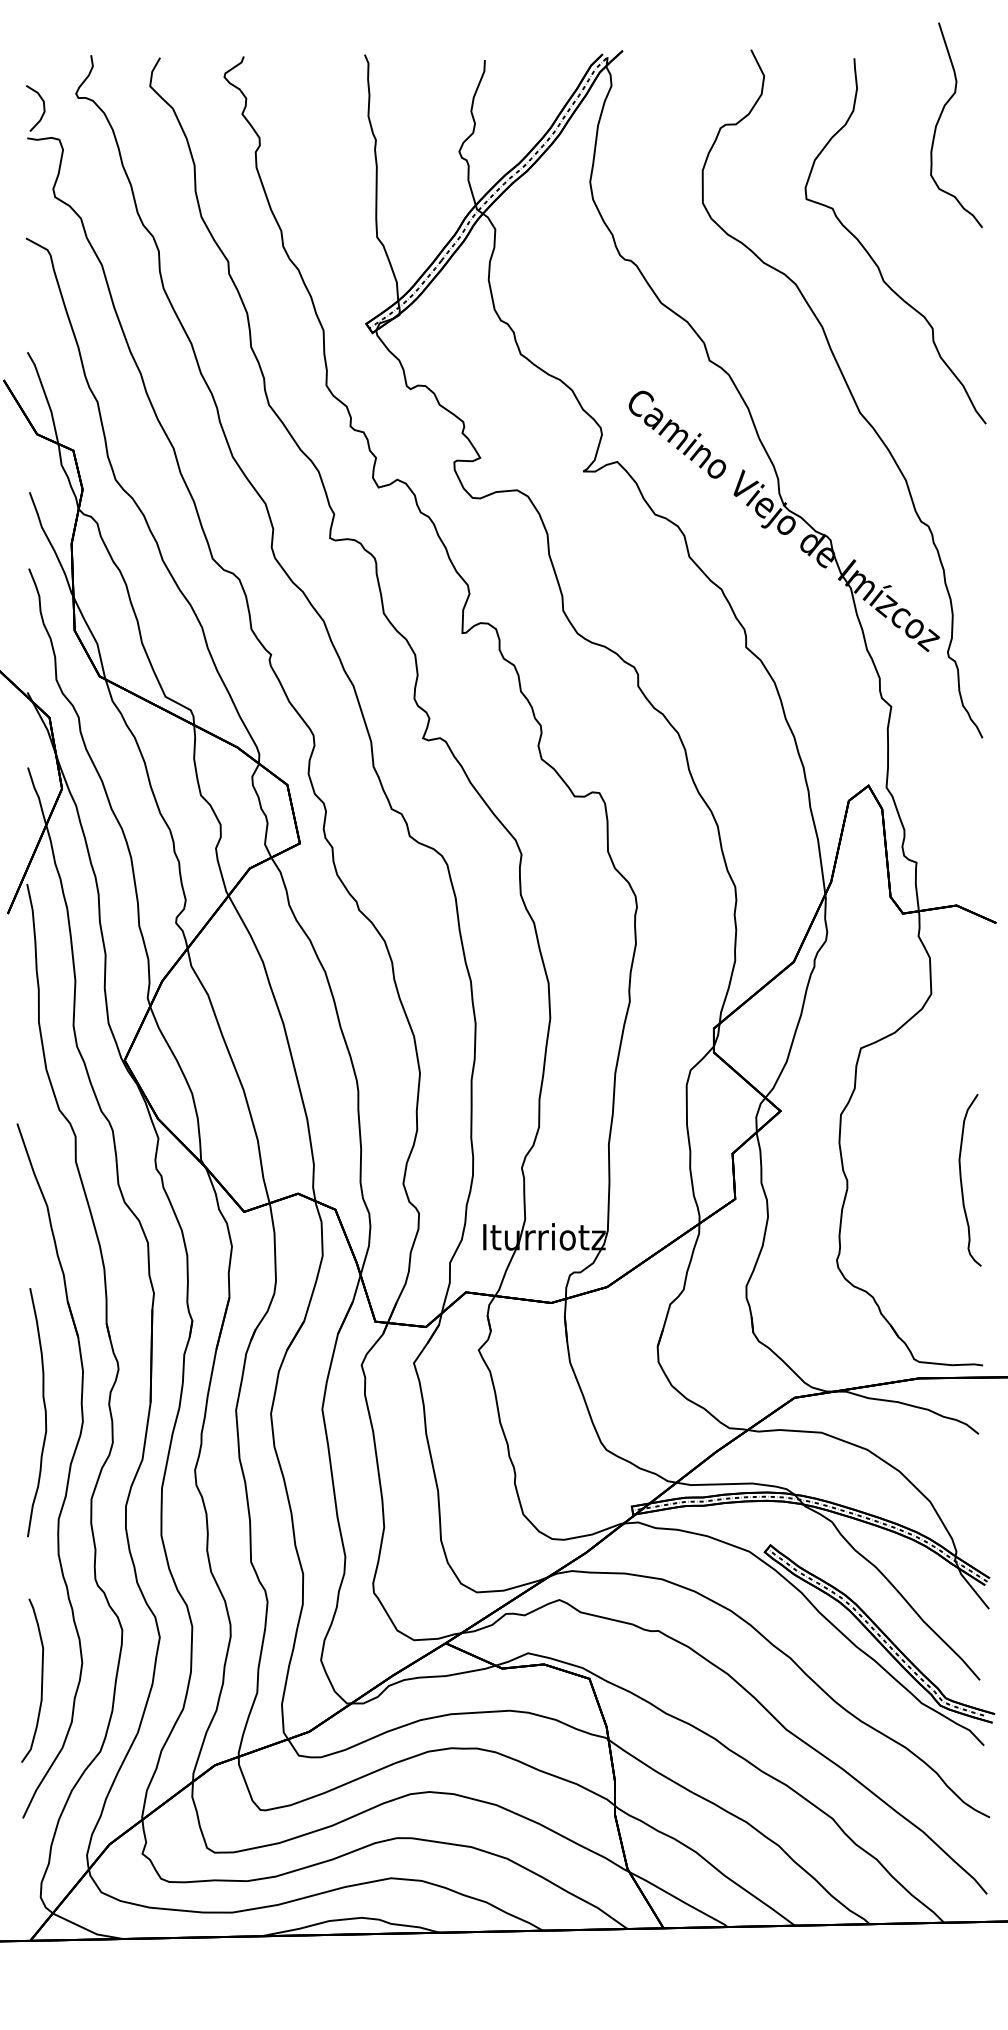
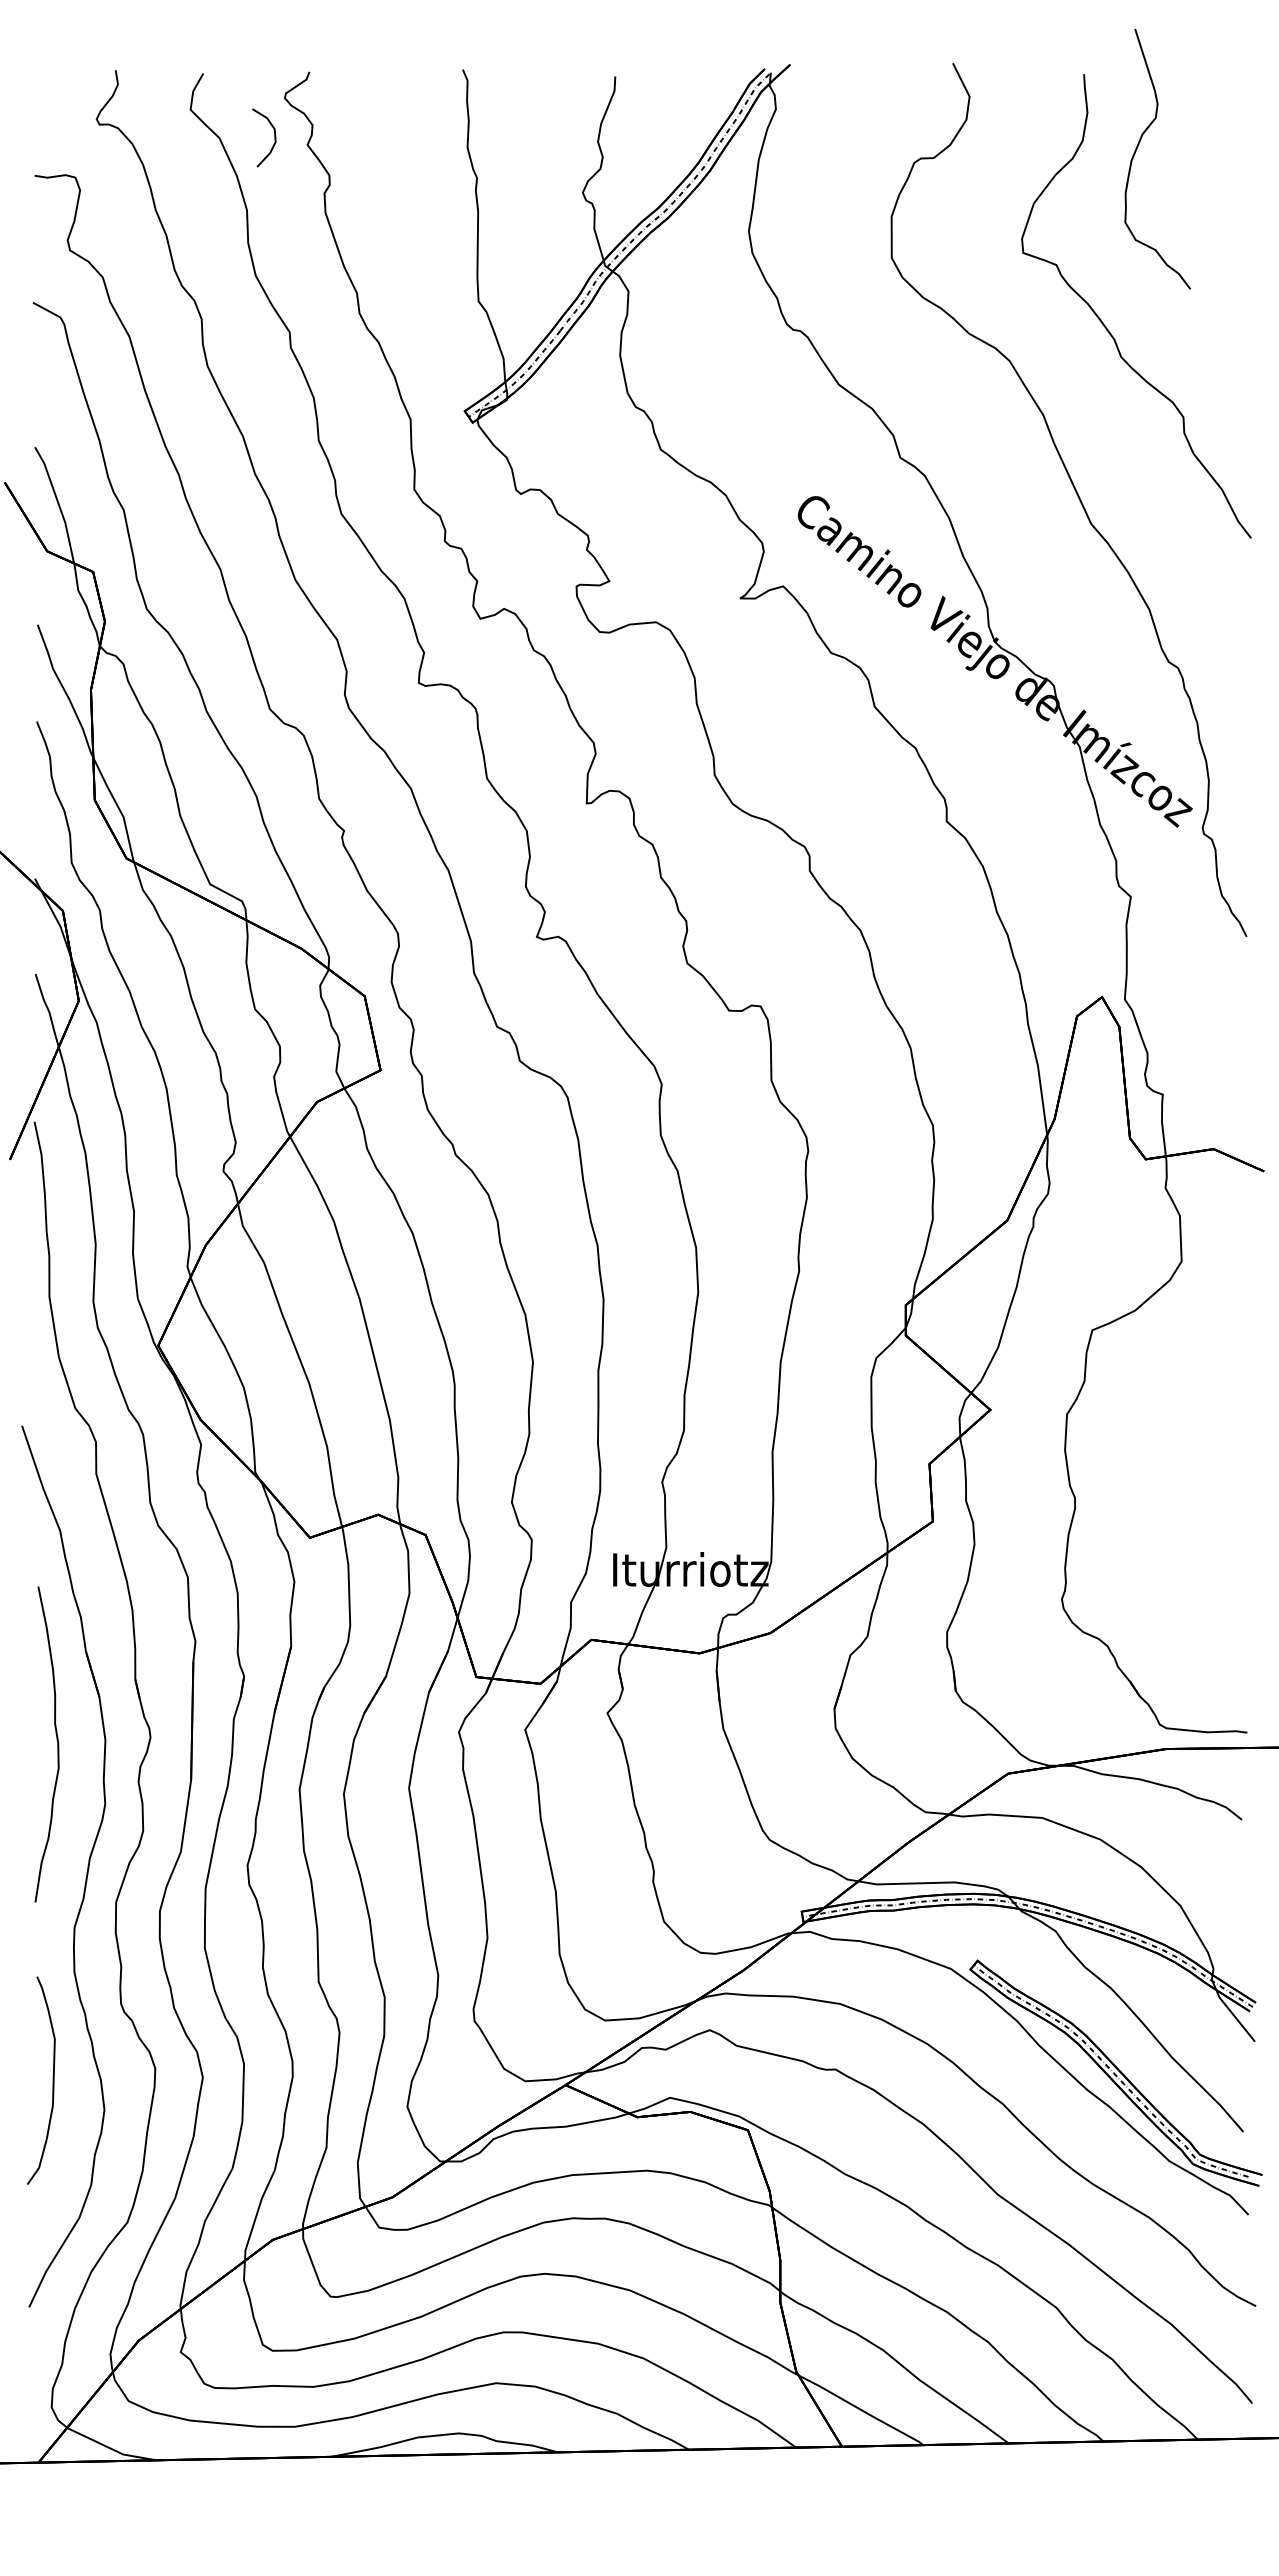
curve: (43, 108) -> (274, 137), moved
curve: (940, 117) -> (1137, 149), moved
curve: (961, 1180) -> (1220, 1497), removed
curve: (44, 1409) -> (56, 1740), moved
curve: (41, 1680) -> (52, 2080), moved

